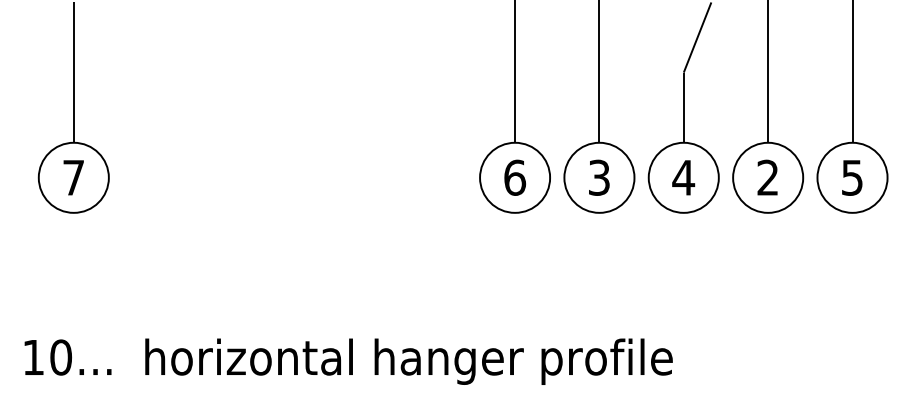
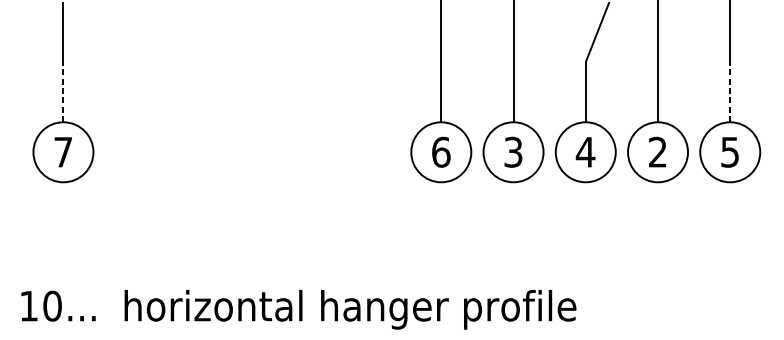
line: (73, 107) -> (63, 92), solid -> dashed
line: (852, 107) -> (730, 92), solid -> dashed

